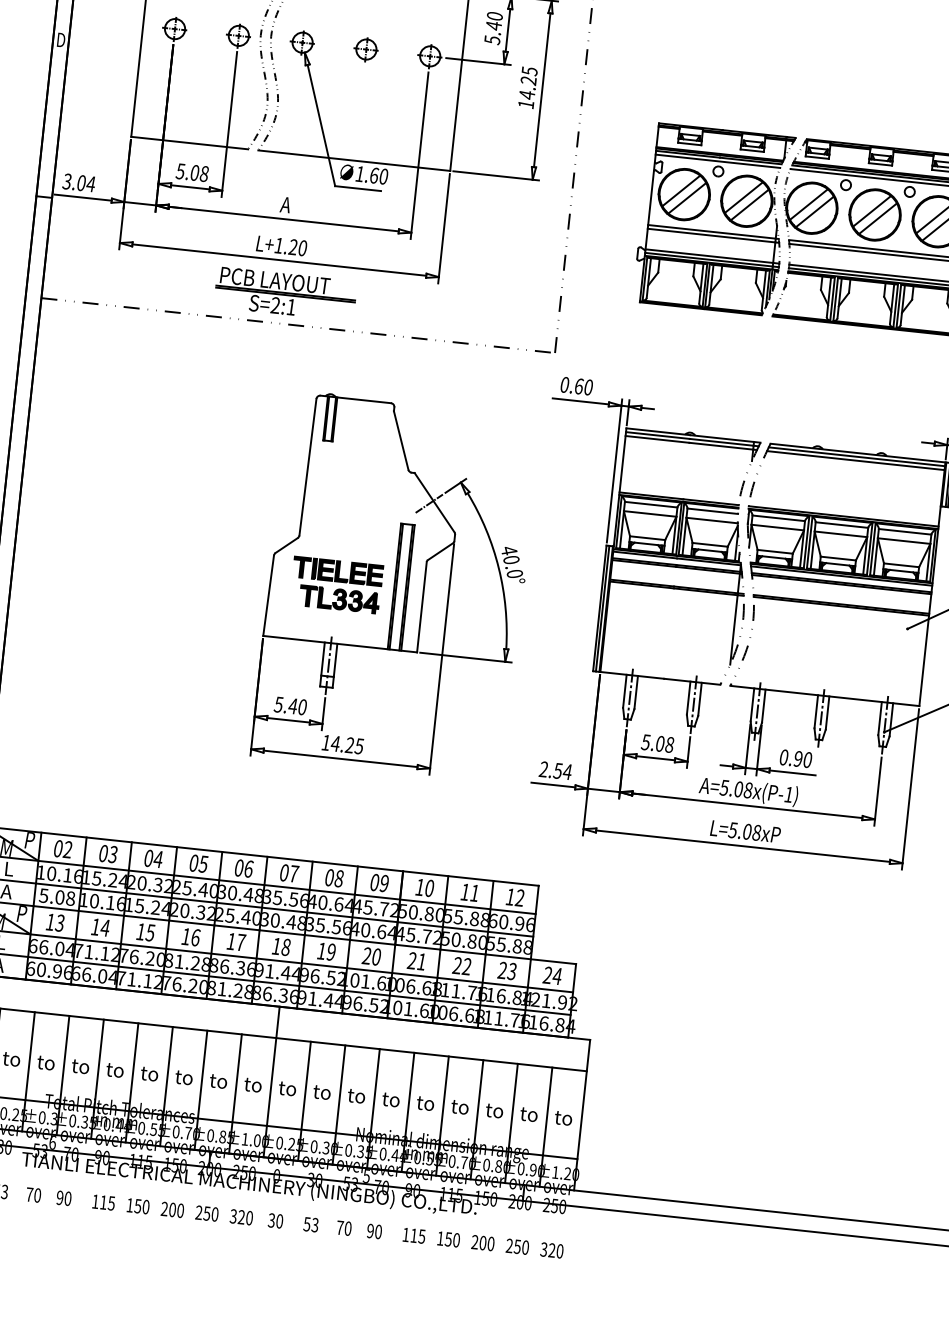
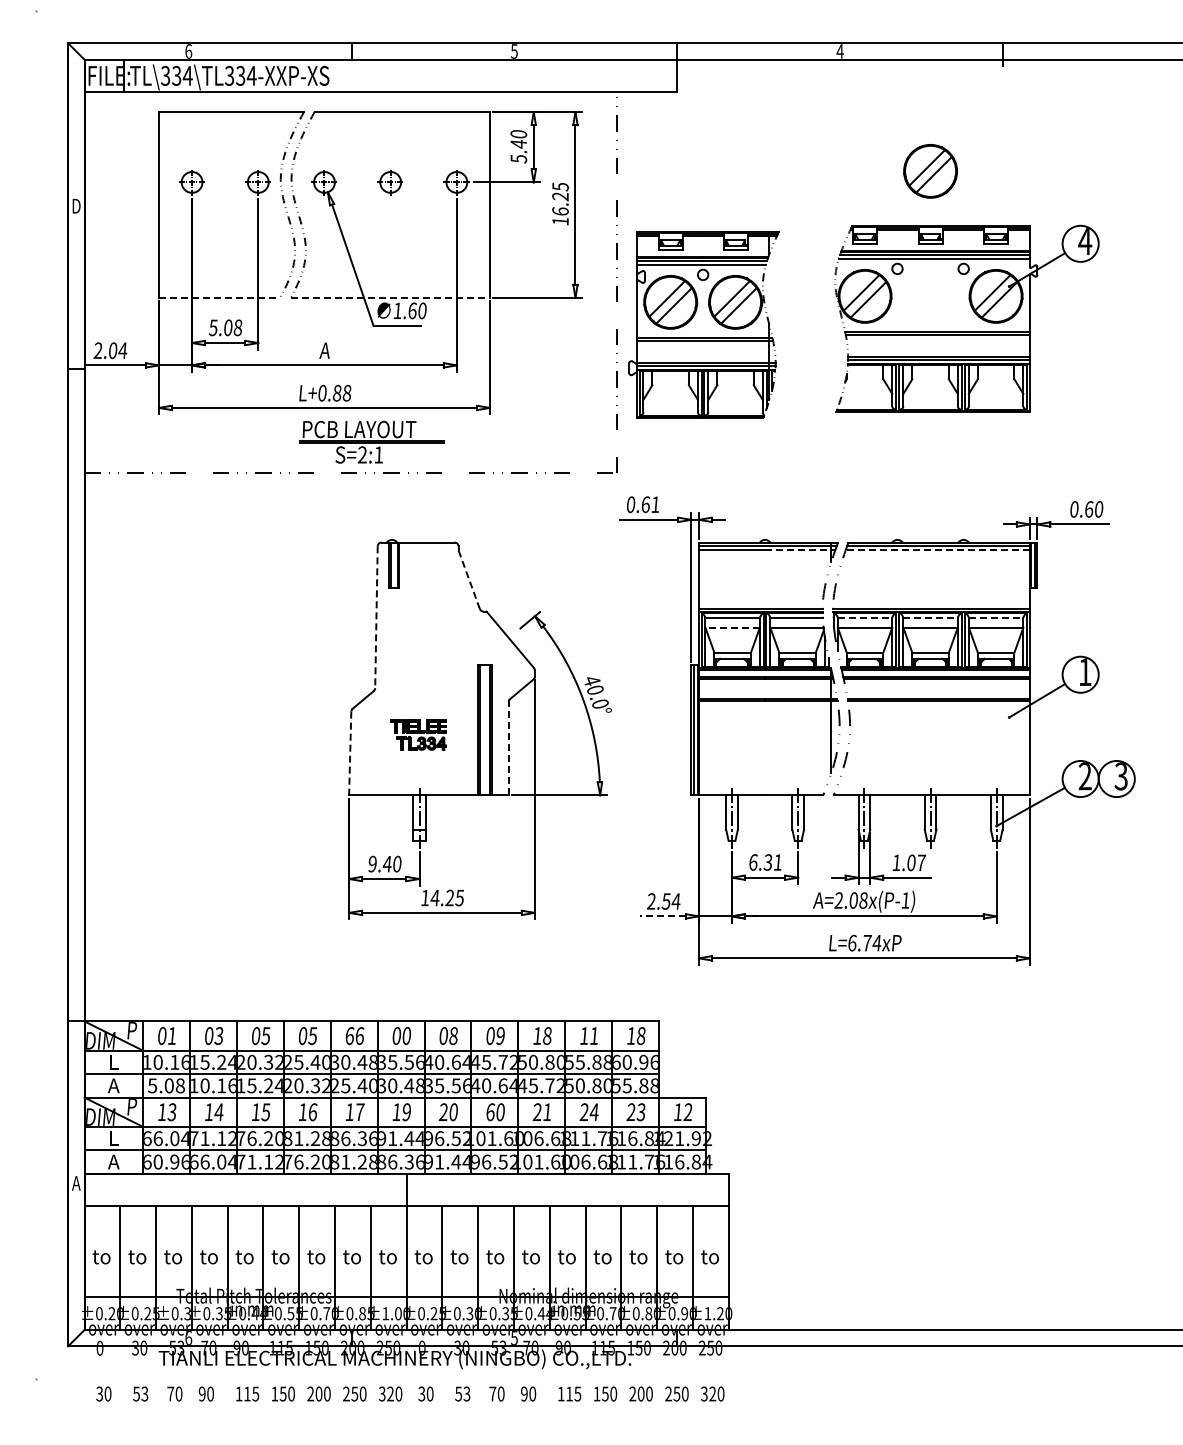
text: (527, 95) -> (560, 211), 14.25 -> 16.25
line: (189, 142) -> (219, 297), solid -> dashed
line: (354, 160) -> (390, 297), solid -> dashed
text: (66, 181) -> (97, 350), 3.04 -> 2.04
part: (723, 213) -> (712, 317), moved
part: (874, 215) -> (930, 171), moved
text: (290, 246) -> (334, 392), L+1.20 -> L+0.88
part: (285, 293) -> (371, 441), moved
text: (588, 387) -> (655, 504), 0.60 -> 0.61
line: (401, 440) -> (469, 579), solid -> dashed
line: (721, 446) -> (798, 550), solid -> dashed
line: (855, 460) -> (937, 550), solid -> dashed
line: (307, 467) -> (376, 617), solid -> dashed
line: (428, 503) -> (504, 641), removed
line: (650, 513) -> (732, 627), solid -> dashed
line: (779, 518) -> (865, 618), solid -> dashed
line: (842, 525) -> (931, 618), solid -> dashed
line: (905, 532) -> (996, 618), solid -> dashed
part: (336, 584) -> (418, 734), size x0.6
line: (268, 595) -> (350, 753), solid -> dashed
line: (421, 607) -> (508, 748), solid -> dashed
text: (277, 704) -> (371, 863), 5.40 -> 9.40
text: (657, 743) -> (765, 862), 5.08 -> 6.31
text: (796, 758) -> (909, 862), 0.90 -> 1.07
line: (553, 785) -> (663, 916), solid -> dashed
text: (724, 787) -> (838, 900), A=5.08x(P-1) -> A=2.08x(P-1)
text: (744, 830) -> (864, 942), L=5.08xP -> L=6.74xP
text: (67, 849) -> (171, 1035), 02 -> 01
text: (157, 859) -> (265, 1036), 04 -> 05
text: (238, 867) -> (349, 1035), 06 -> 66
text: (293, 874) -> (406, 1036), 07 -> 00
text: (429, 887) -> (547, 1035), 10 -> 18
text: (519, 898) -> (640, 1036), 12 -> 18
text: (285, 947) -> (406, 1112), 18 -> 19
text: (325, 951) -> (447, 1112), 19 -> 20
text: (365, 956) -> (489, 1112), 20 -> 60
text: (466, 965) -> (593, 1111), 22 -> 24
text: (552, 975) -> (682, 1111), 24 -> 12

